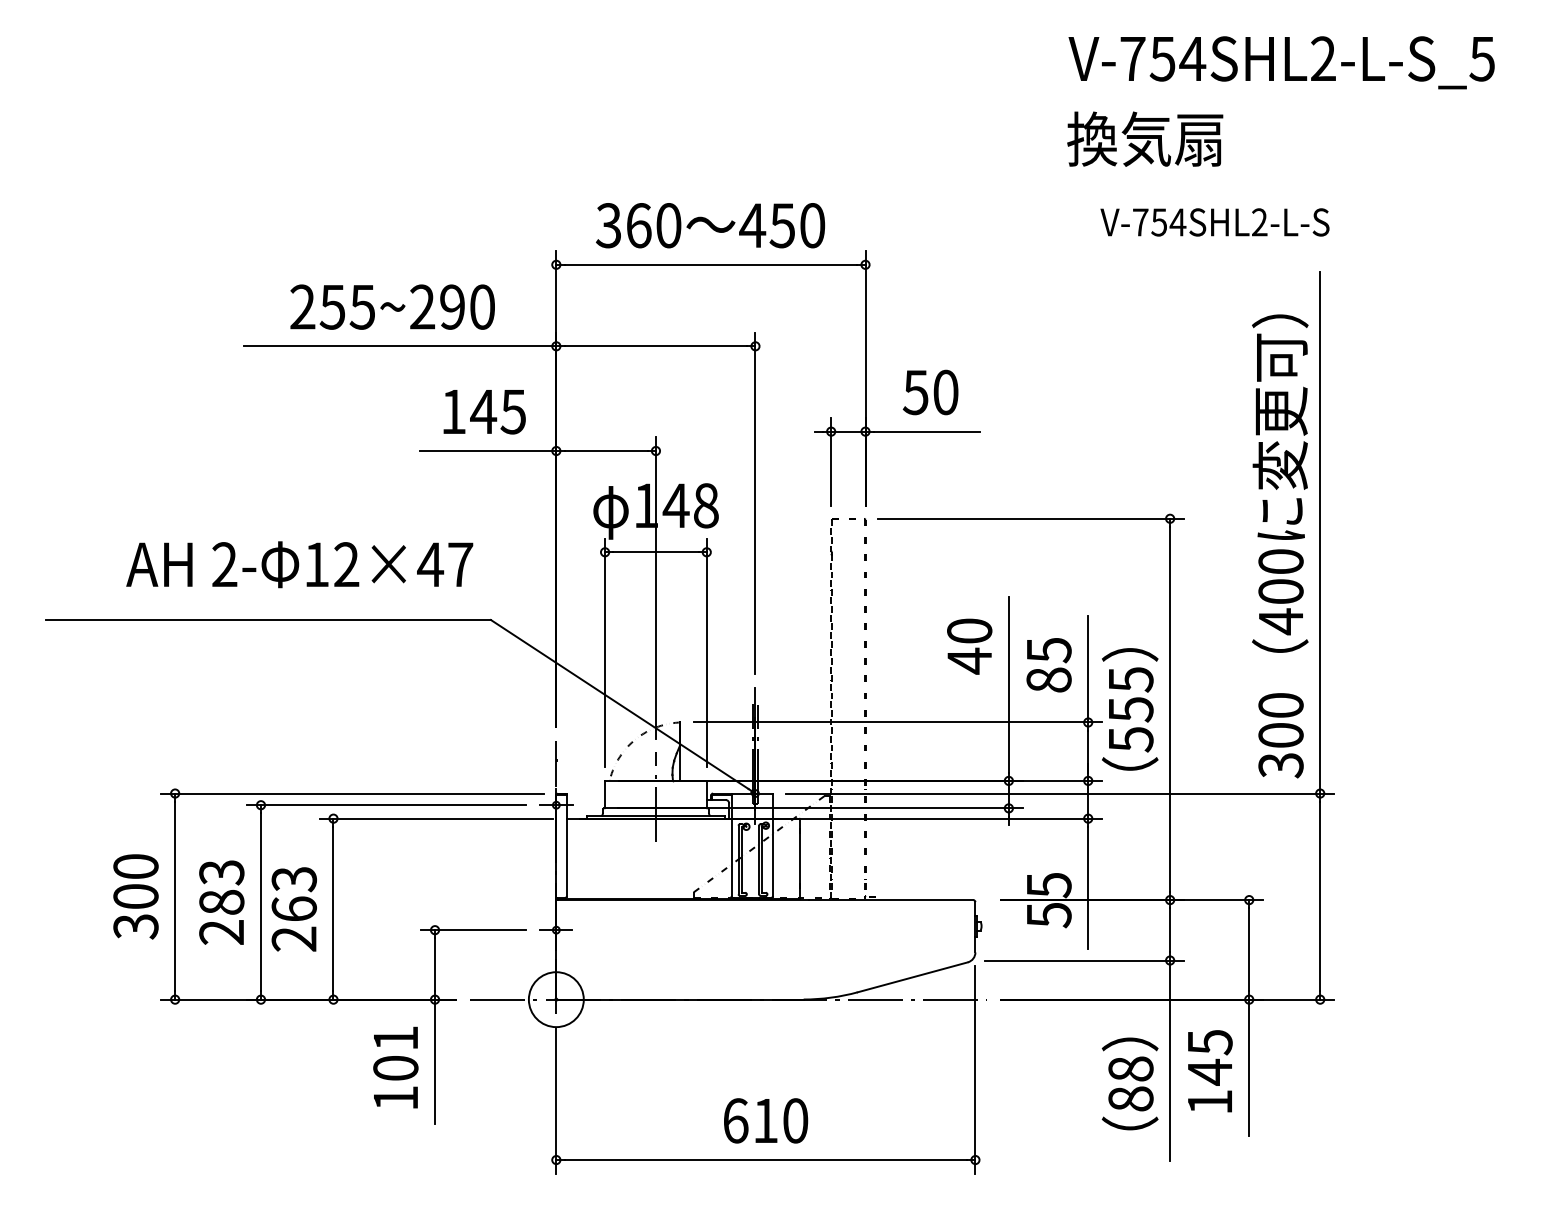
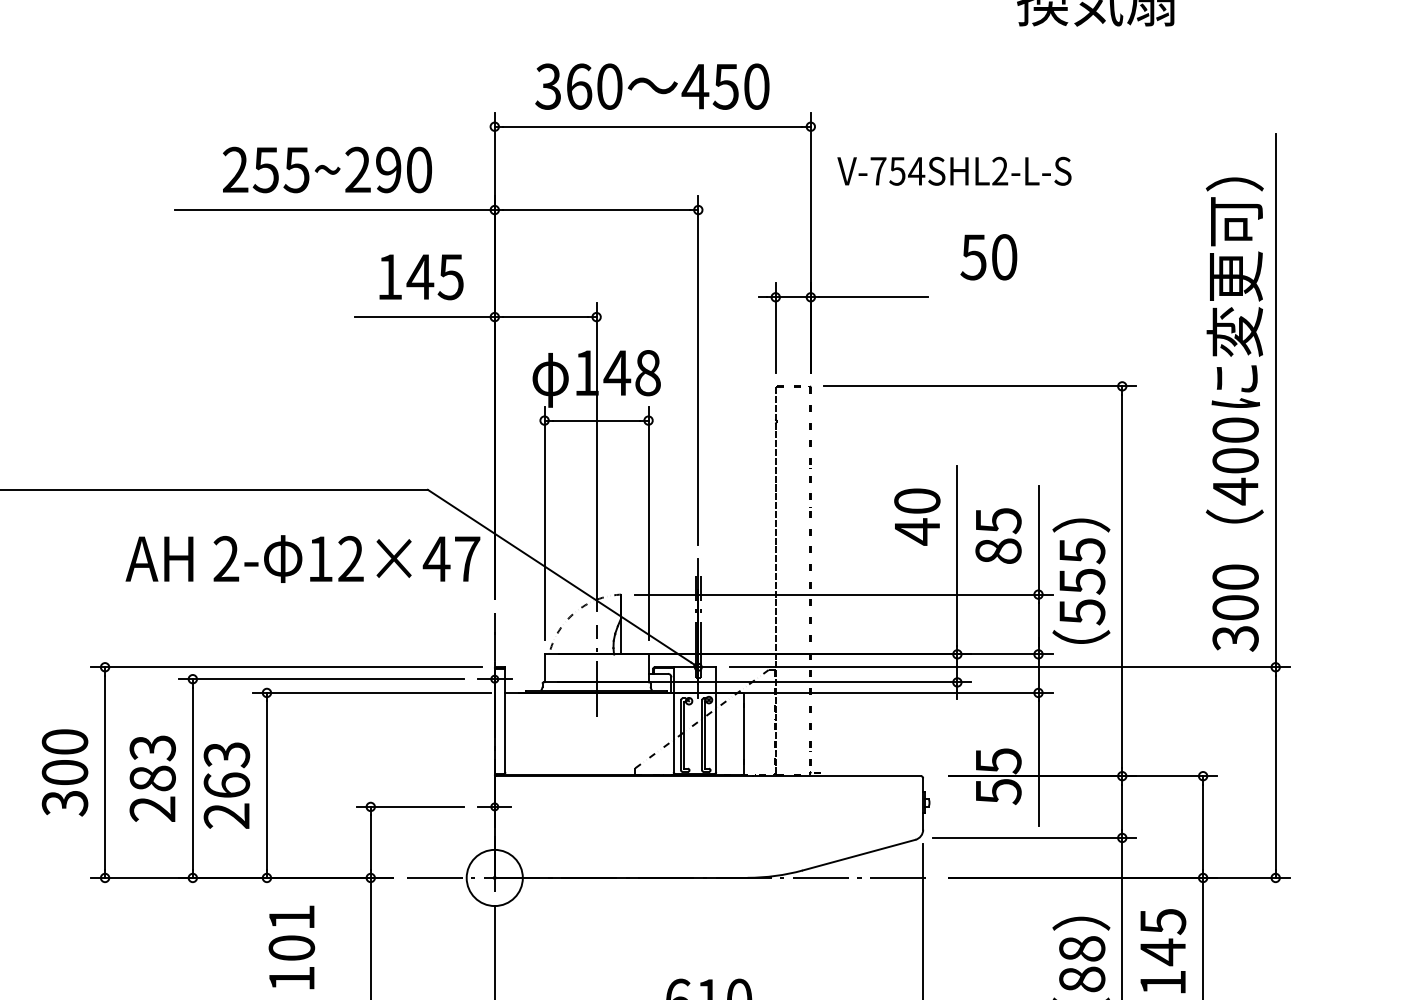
text: (1214, 222) -> (953, 171), moved
text: (930, 392) -> (988, 257), moved
text: (299, 564) -> (302, 558), moved
text: (395, 1067) -> (291, 947), moved

